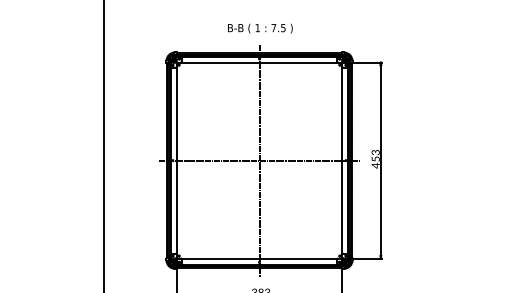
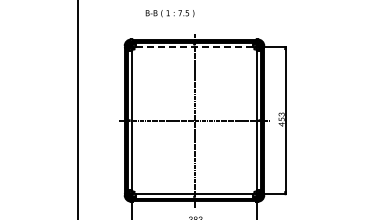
text: (259, 28) -> (169, 13), moved
line: (259, 63) -> (194, 47), solid -> dashed

